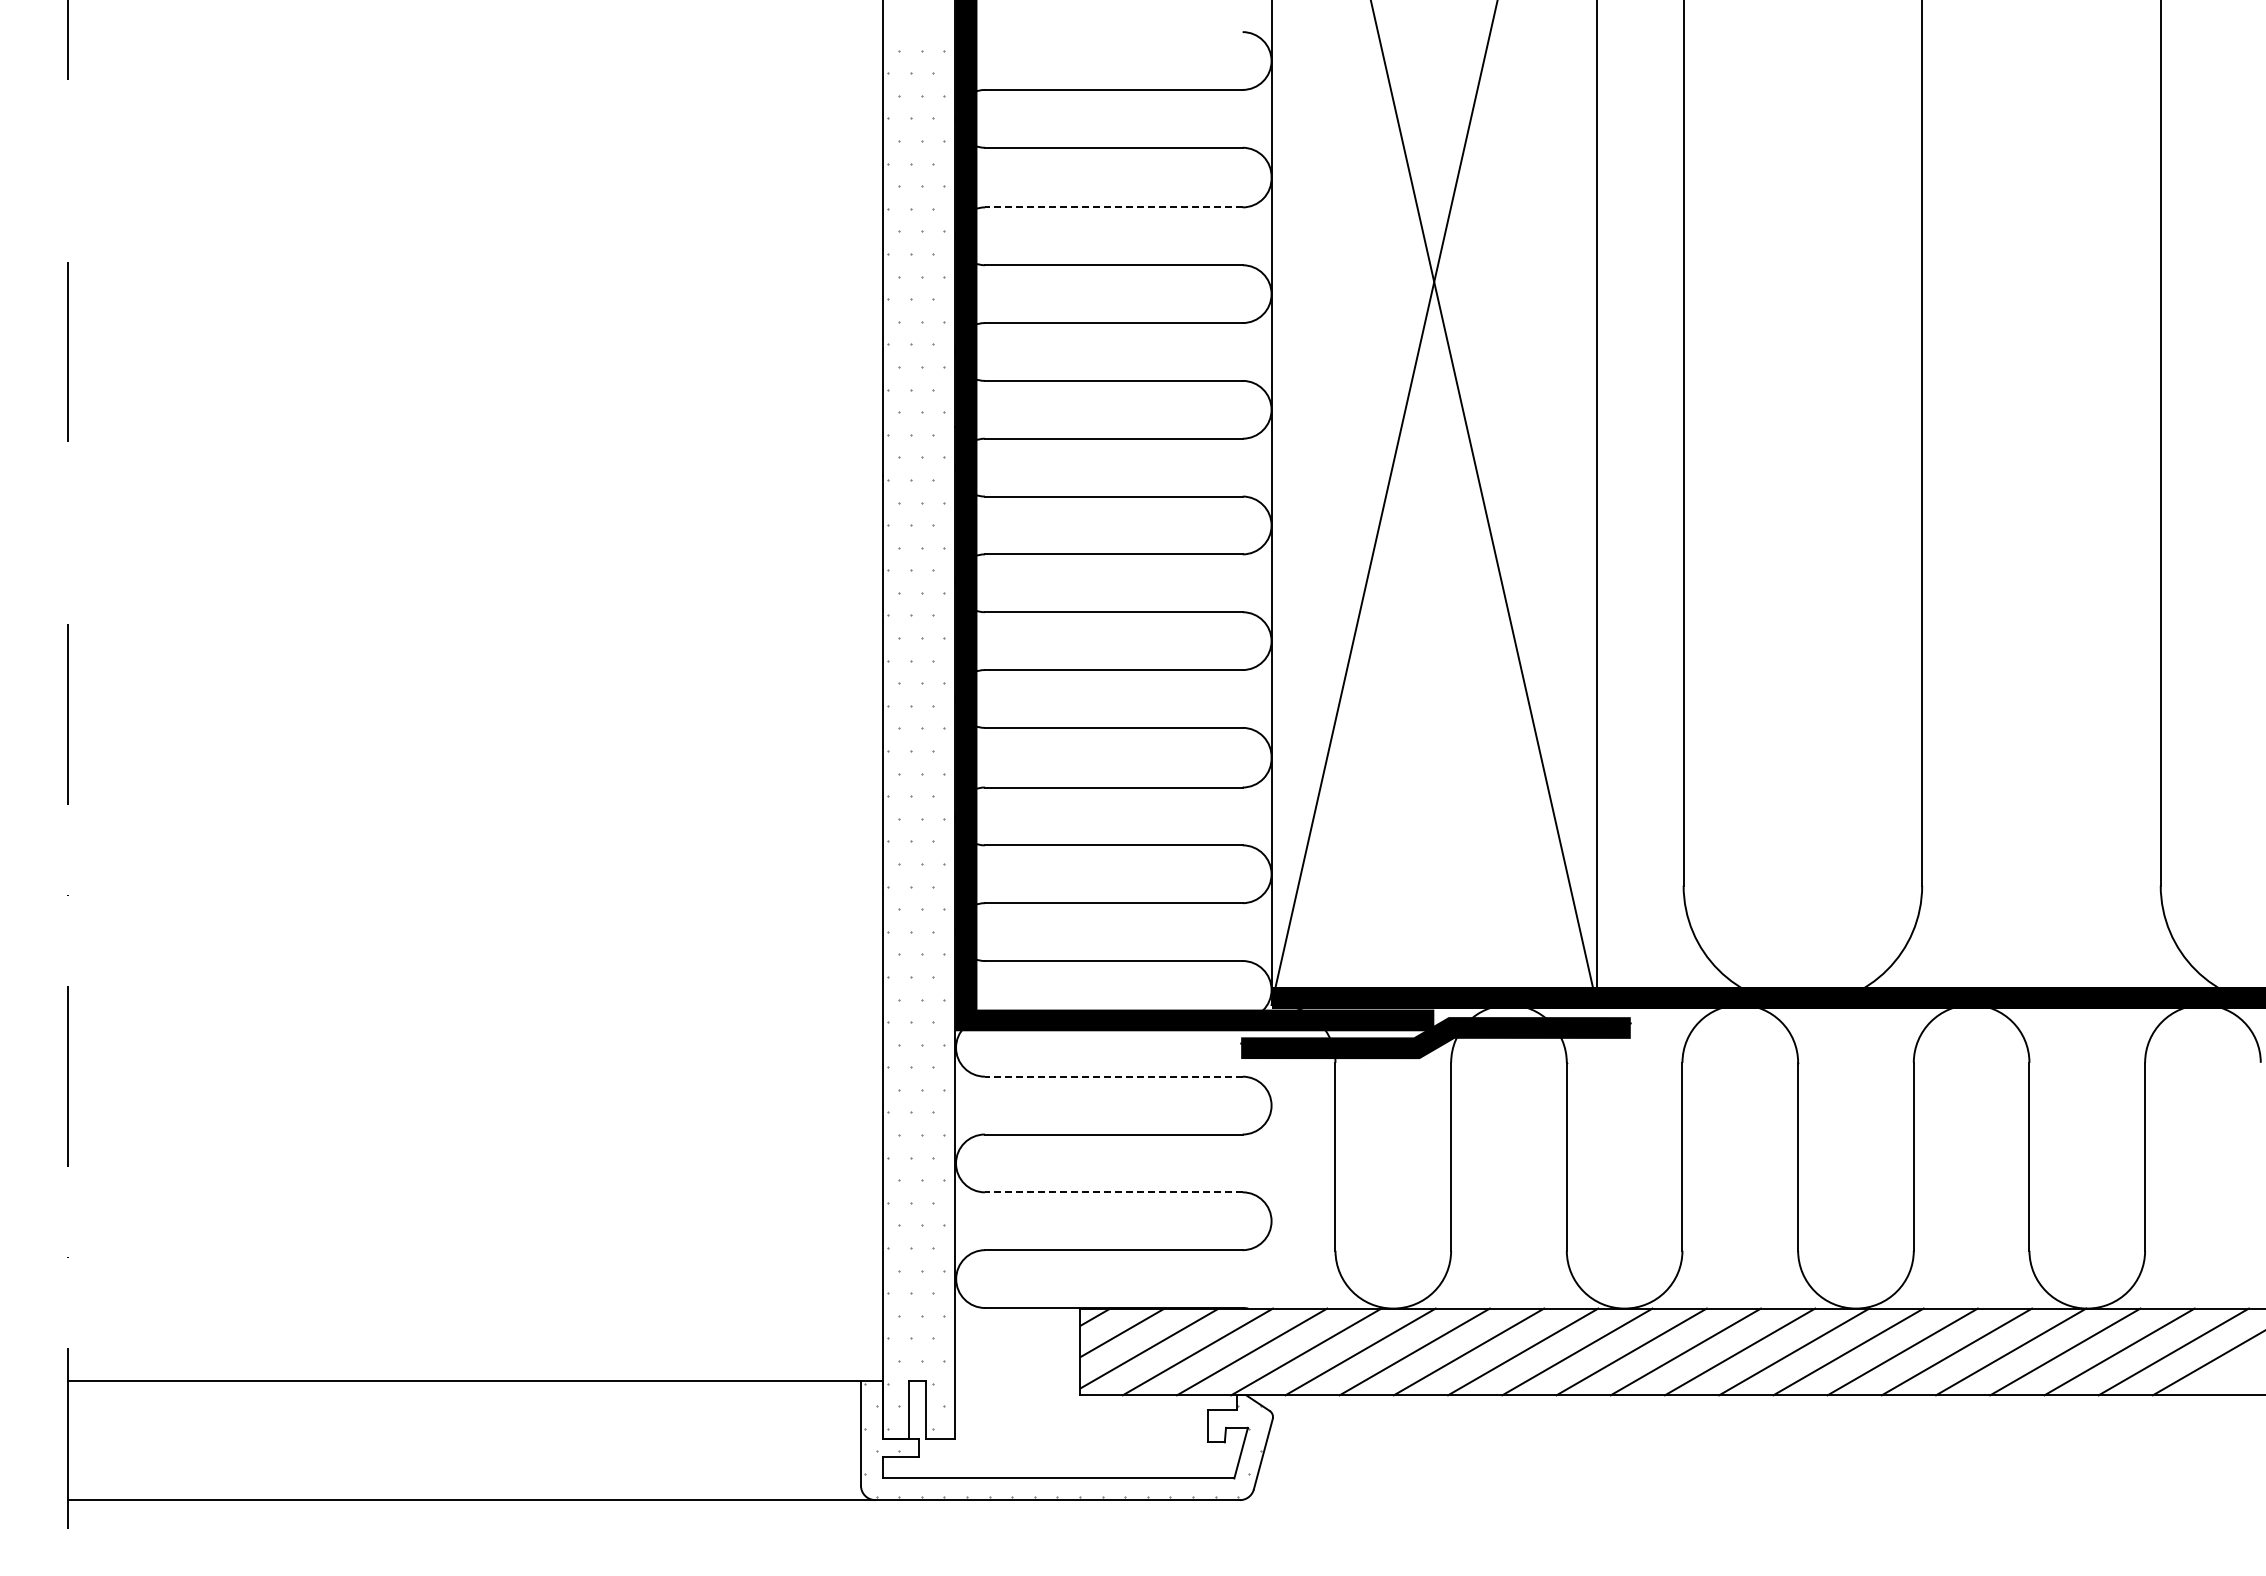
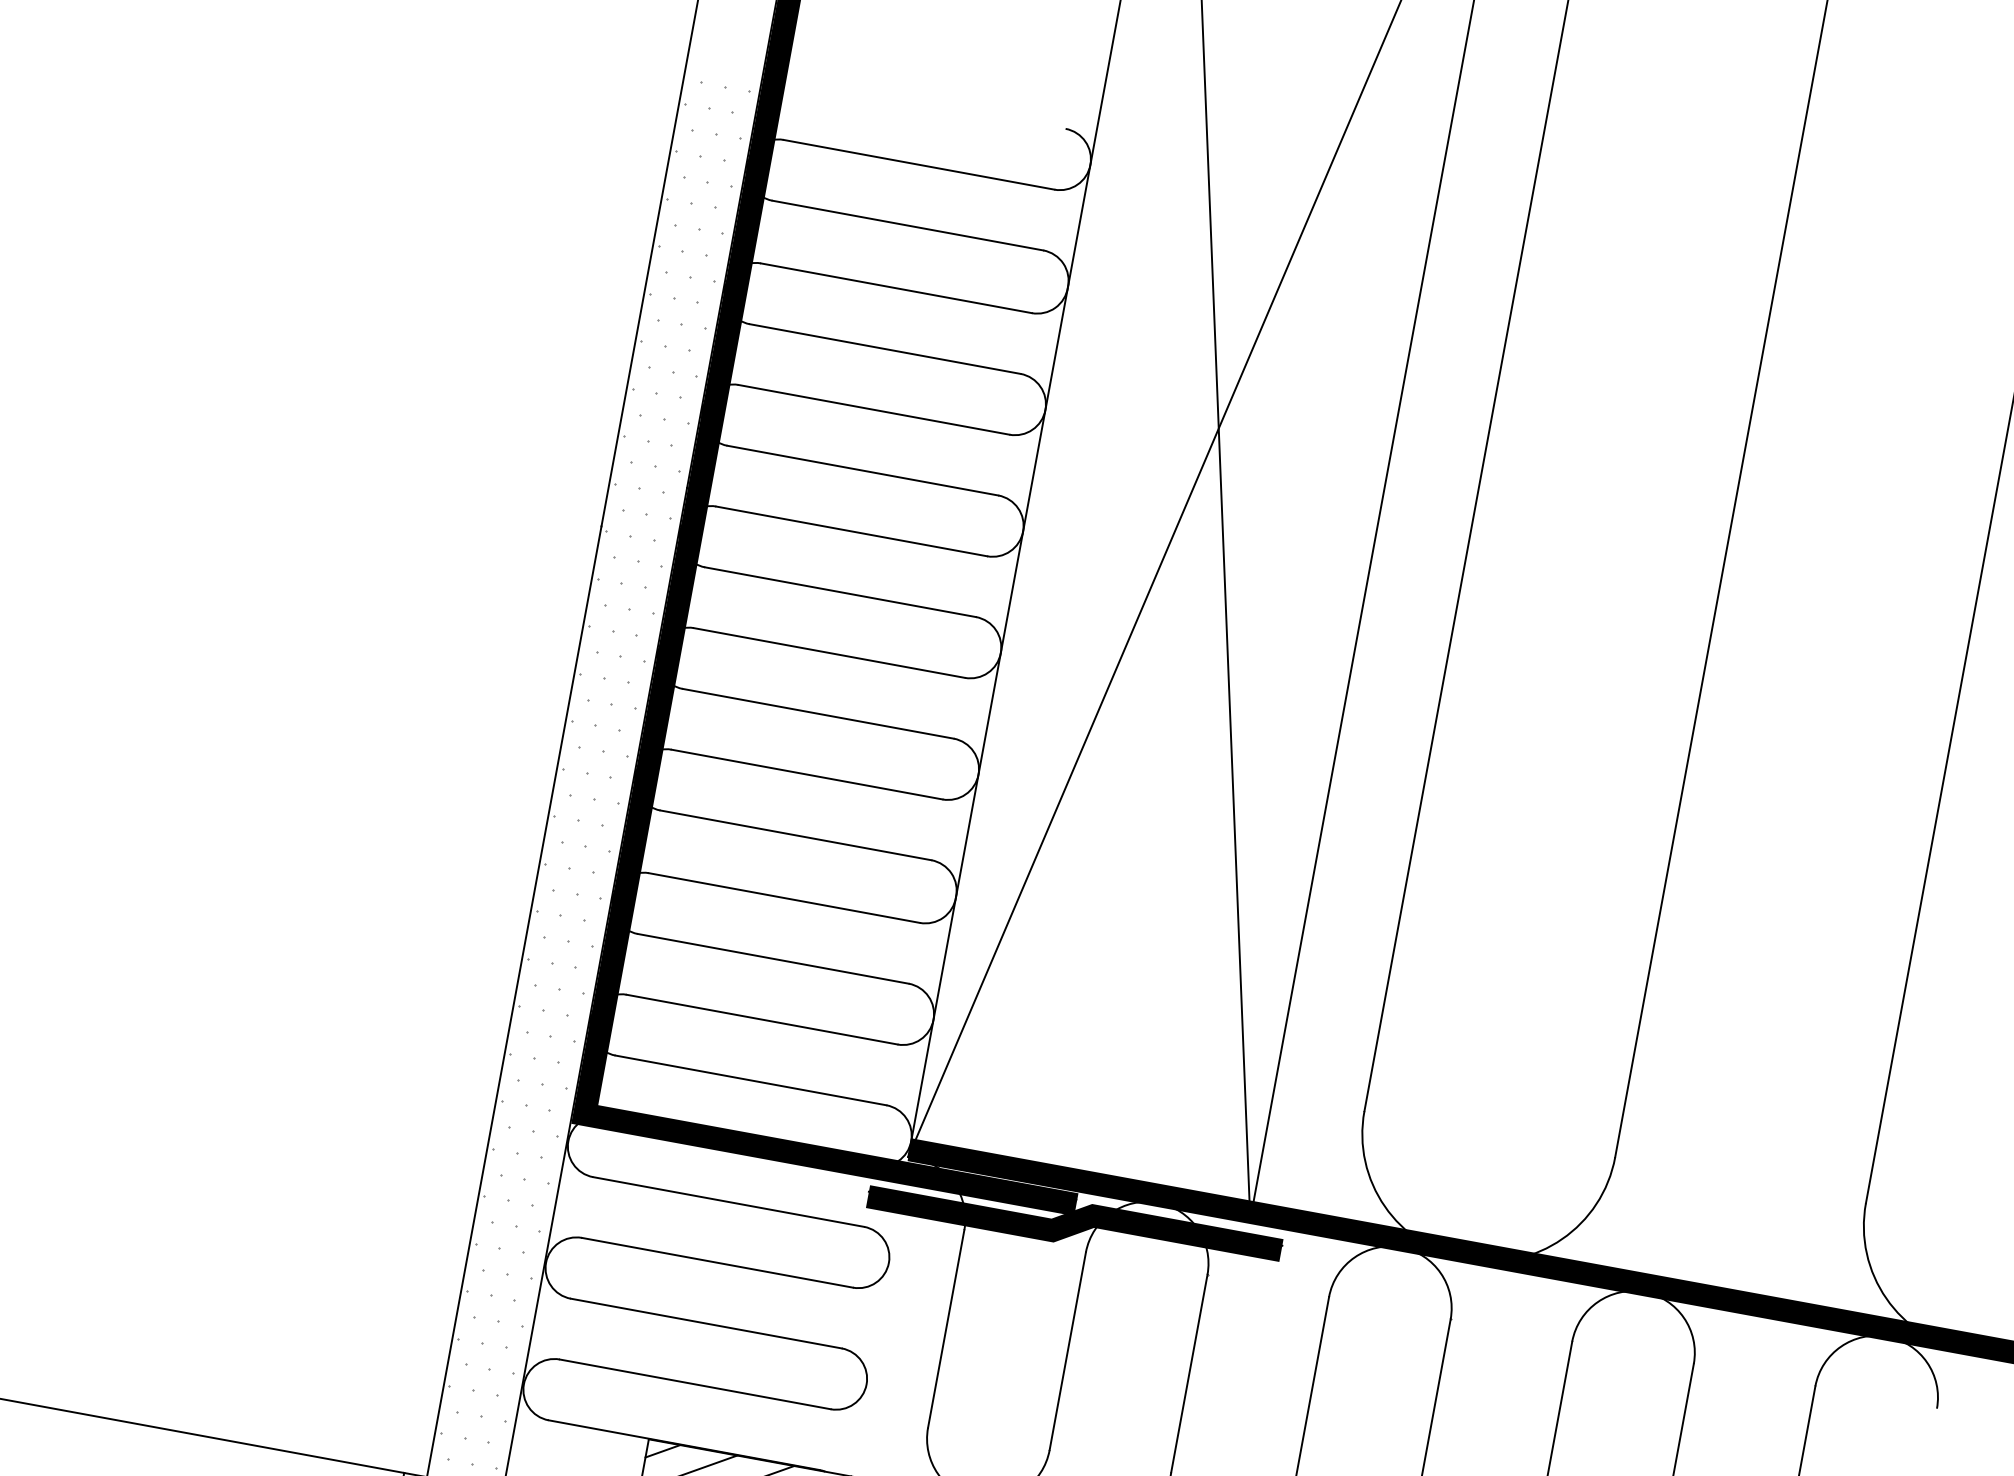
line: (1113, 207) -> (896, 288), dashed -> solid
line: (1113, 1076) -> (728, 1201), dashed -> solid
line: (1113, 1192) -> (705, 1323), dashed -> solid

